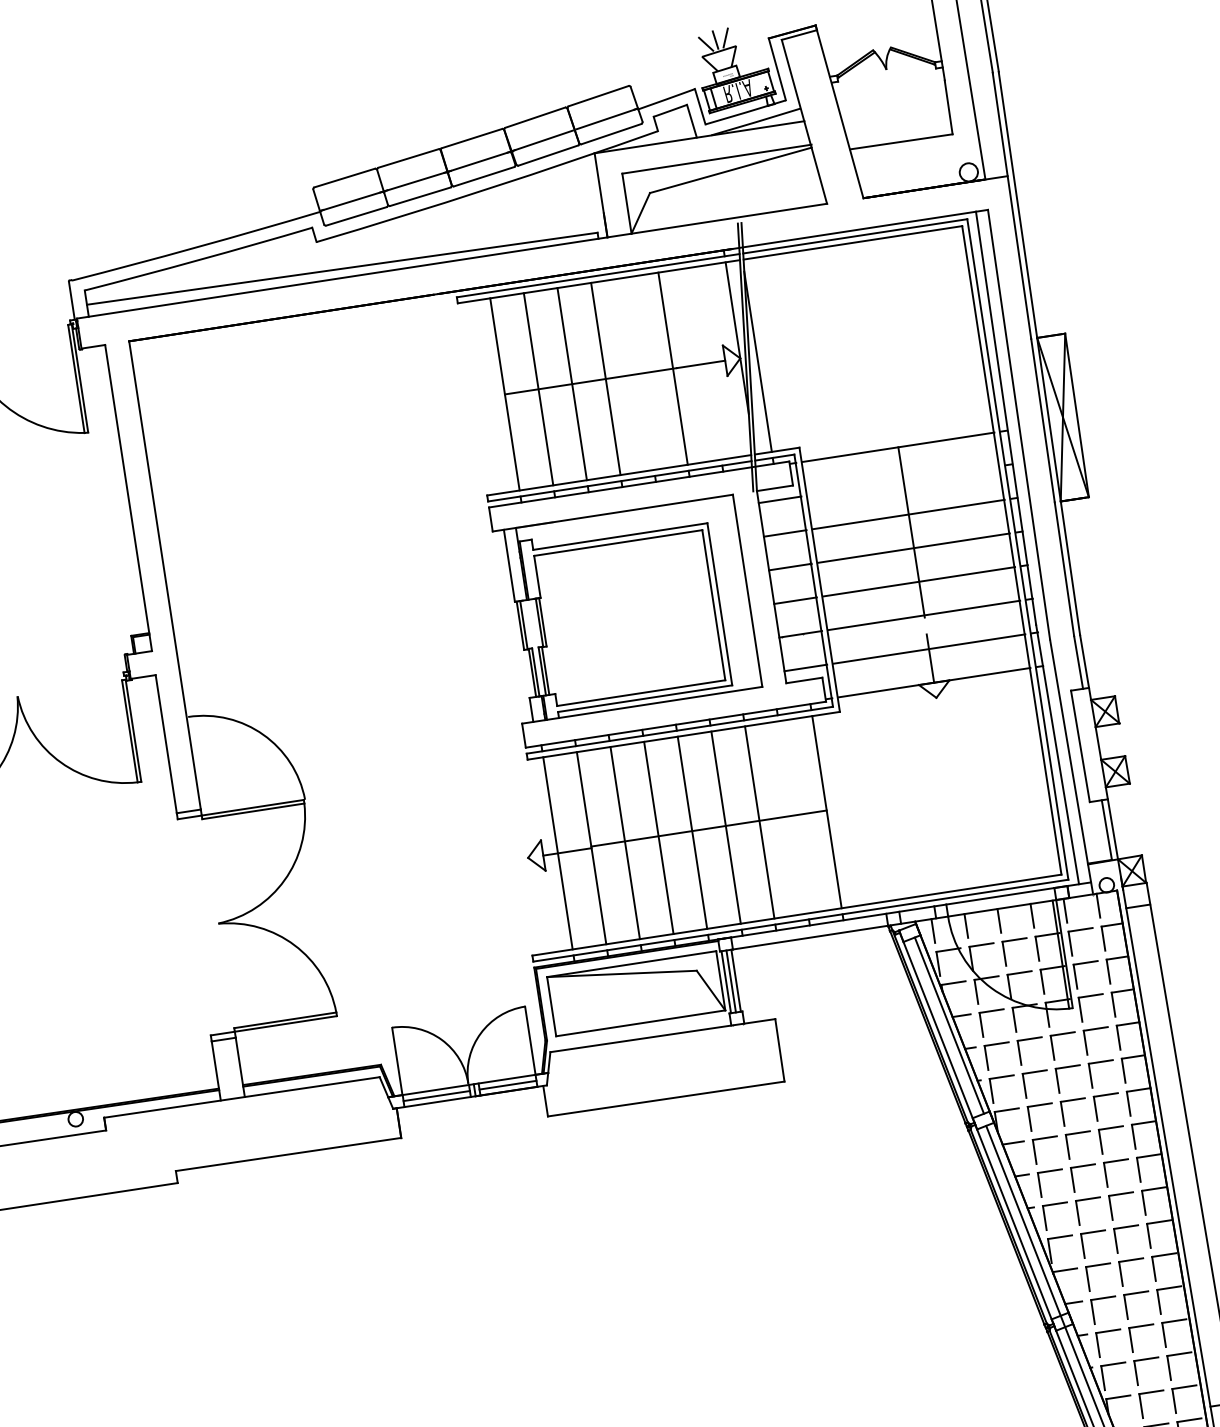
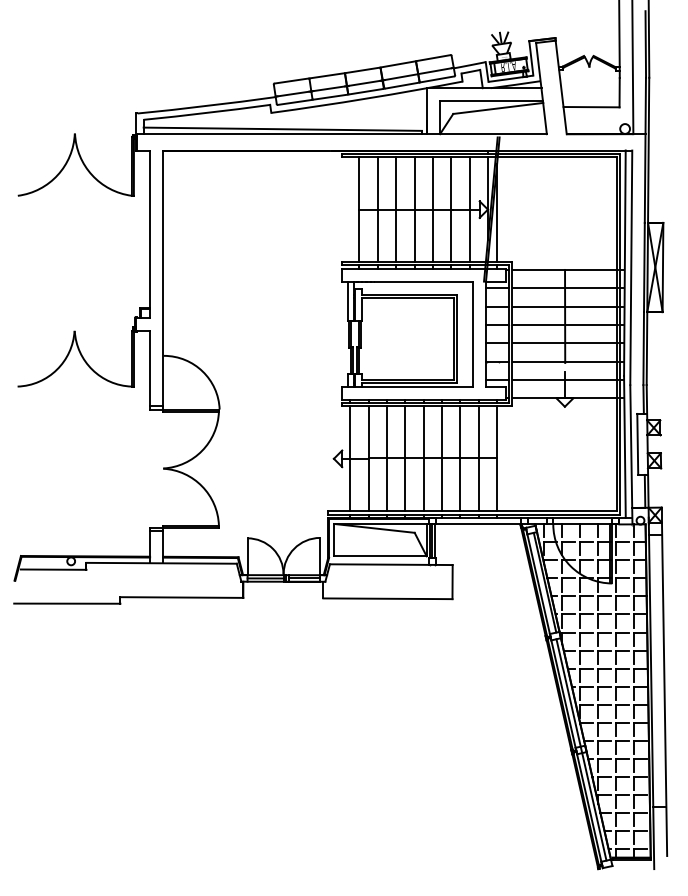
line: (706, 363) -> (469, 209), added
line: (638, 373) -> (432, 209), added
line: (902, 481) -> (564, 288), added
line: (792, 816) -> (478, 458), added

